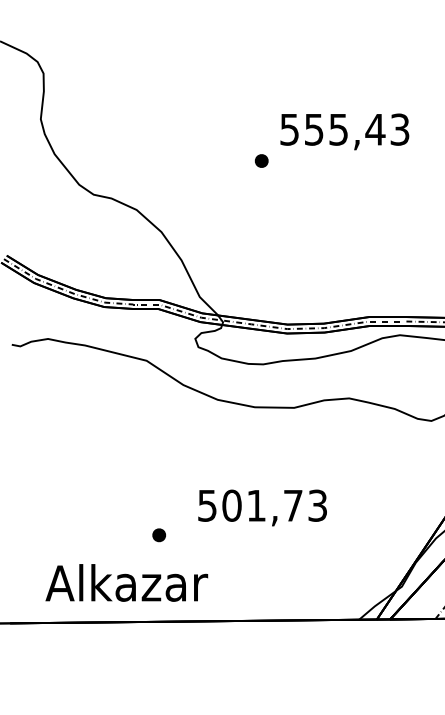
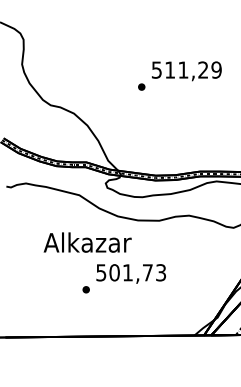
text: (357, 128) -> (193, 69), 555,43 -> 511,29
text: (261, 507) -> (130, 273), moved
text: (126, 582) -> (87, 242), moved

